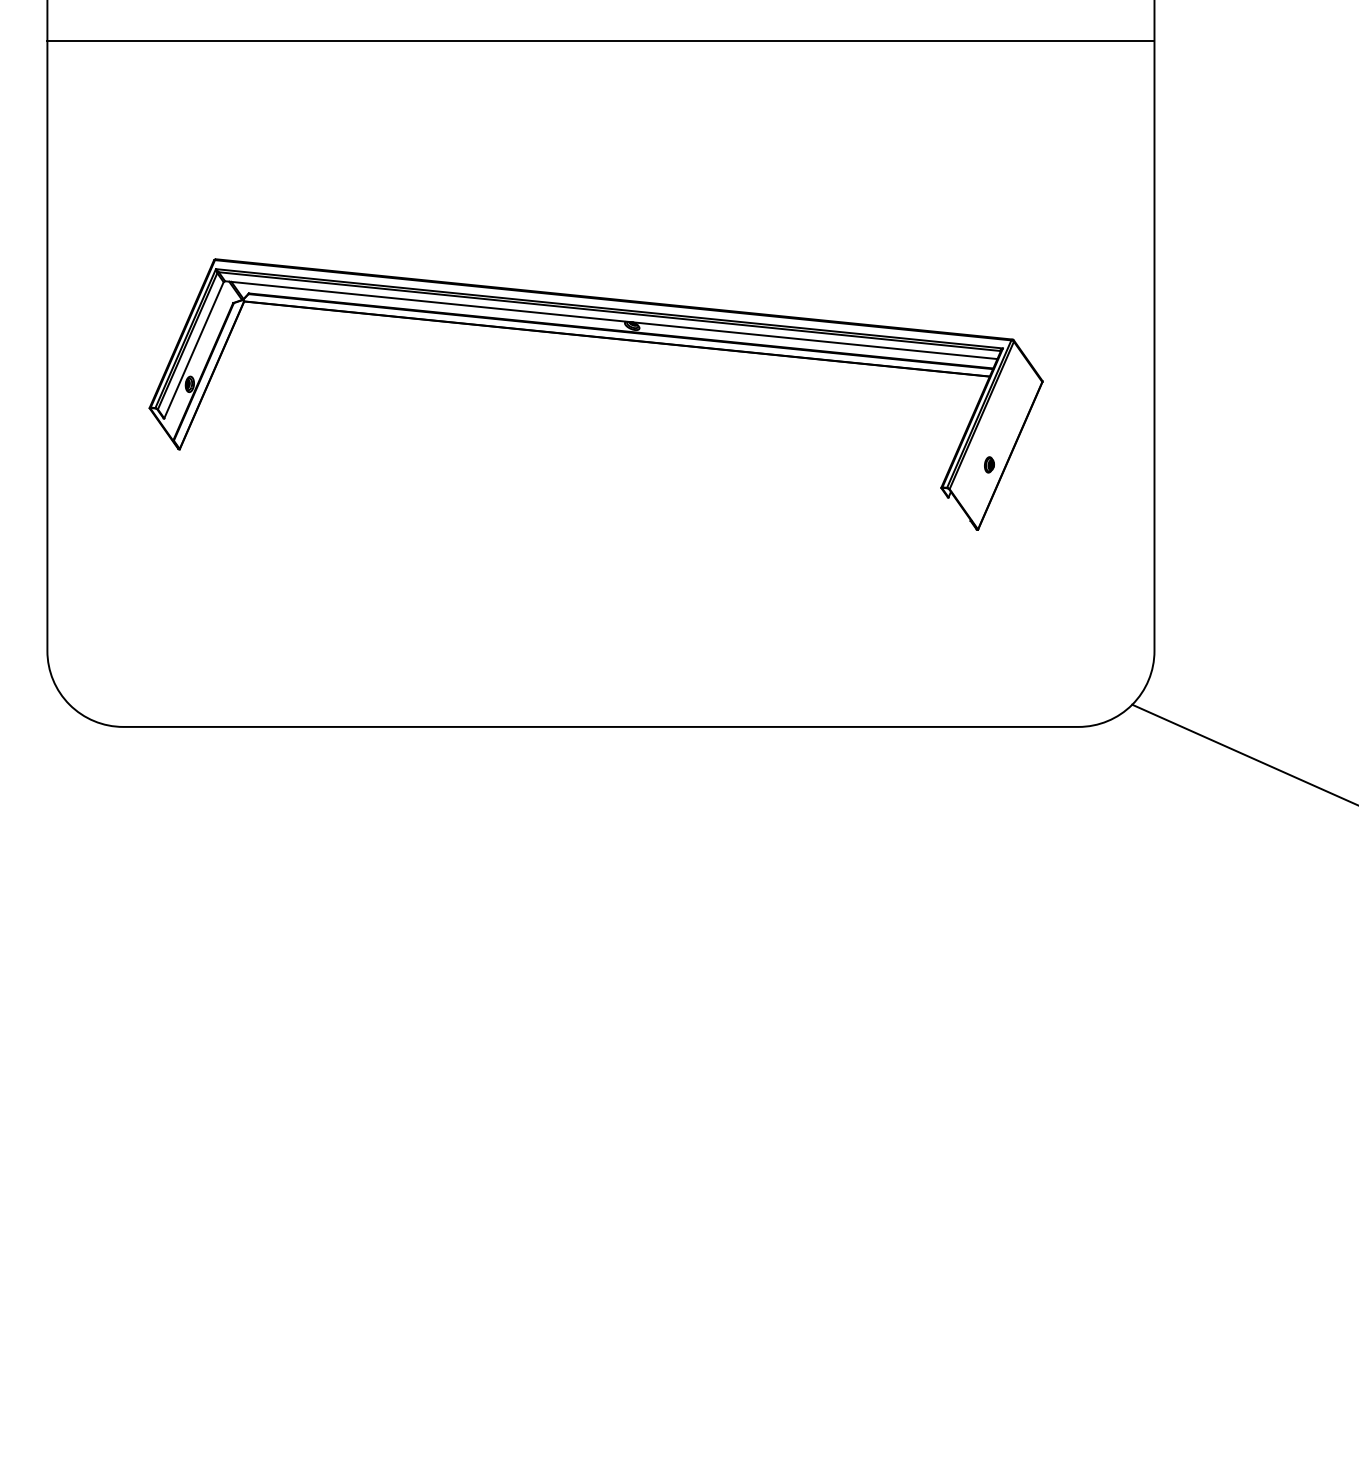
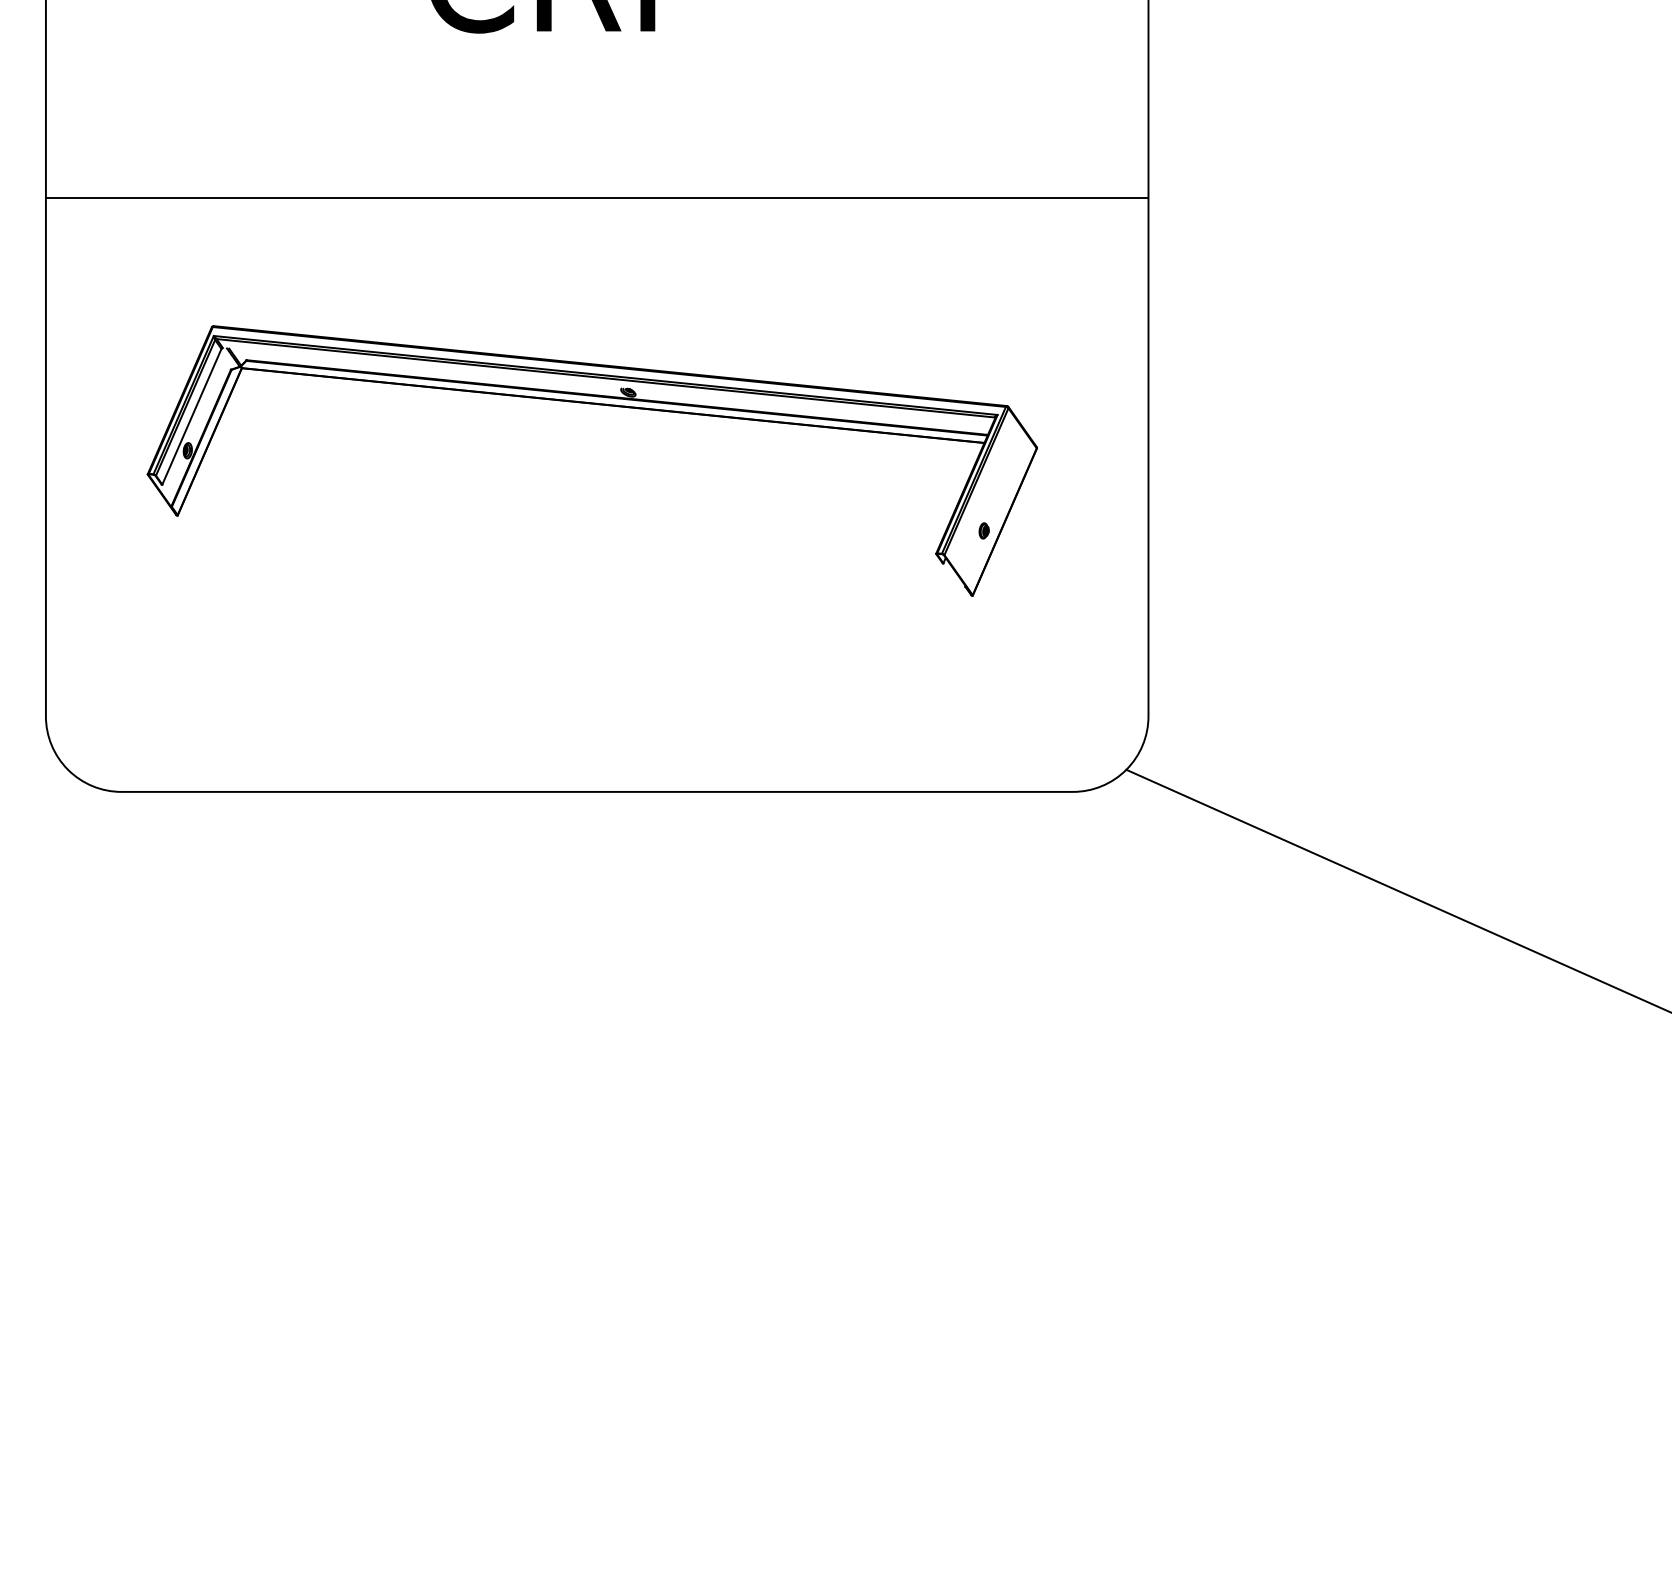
line: (600, 40) -> (596, 197), moved
line: (611, 319) -> (607, 386), removed

